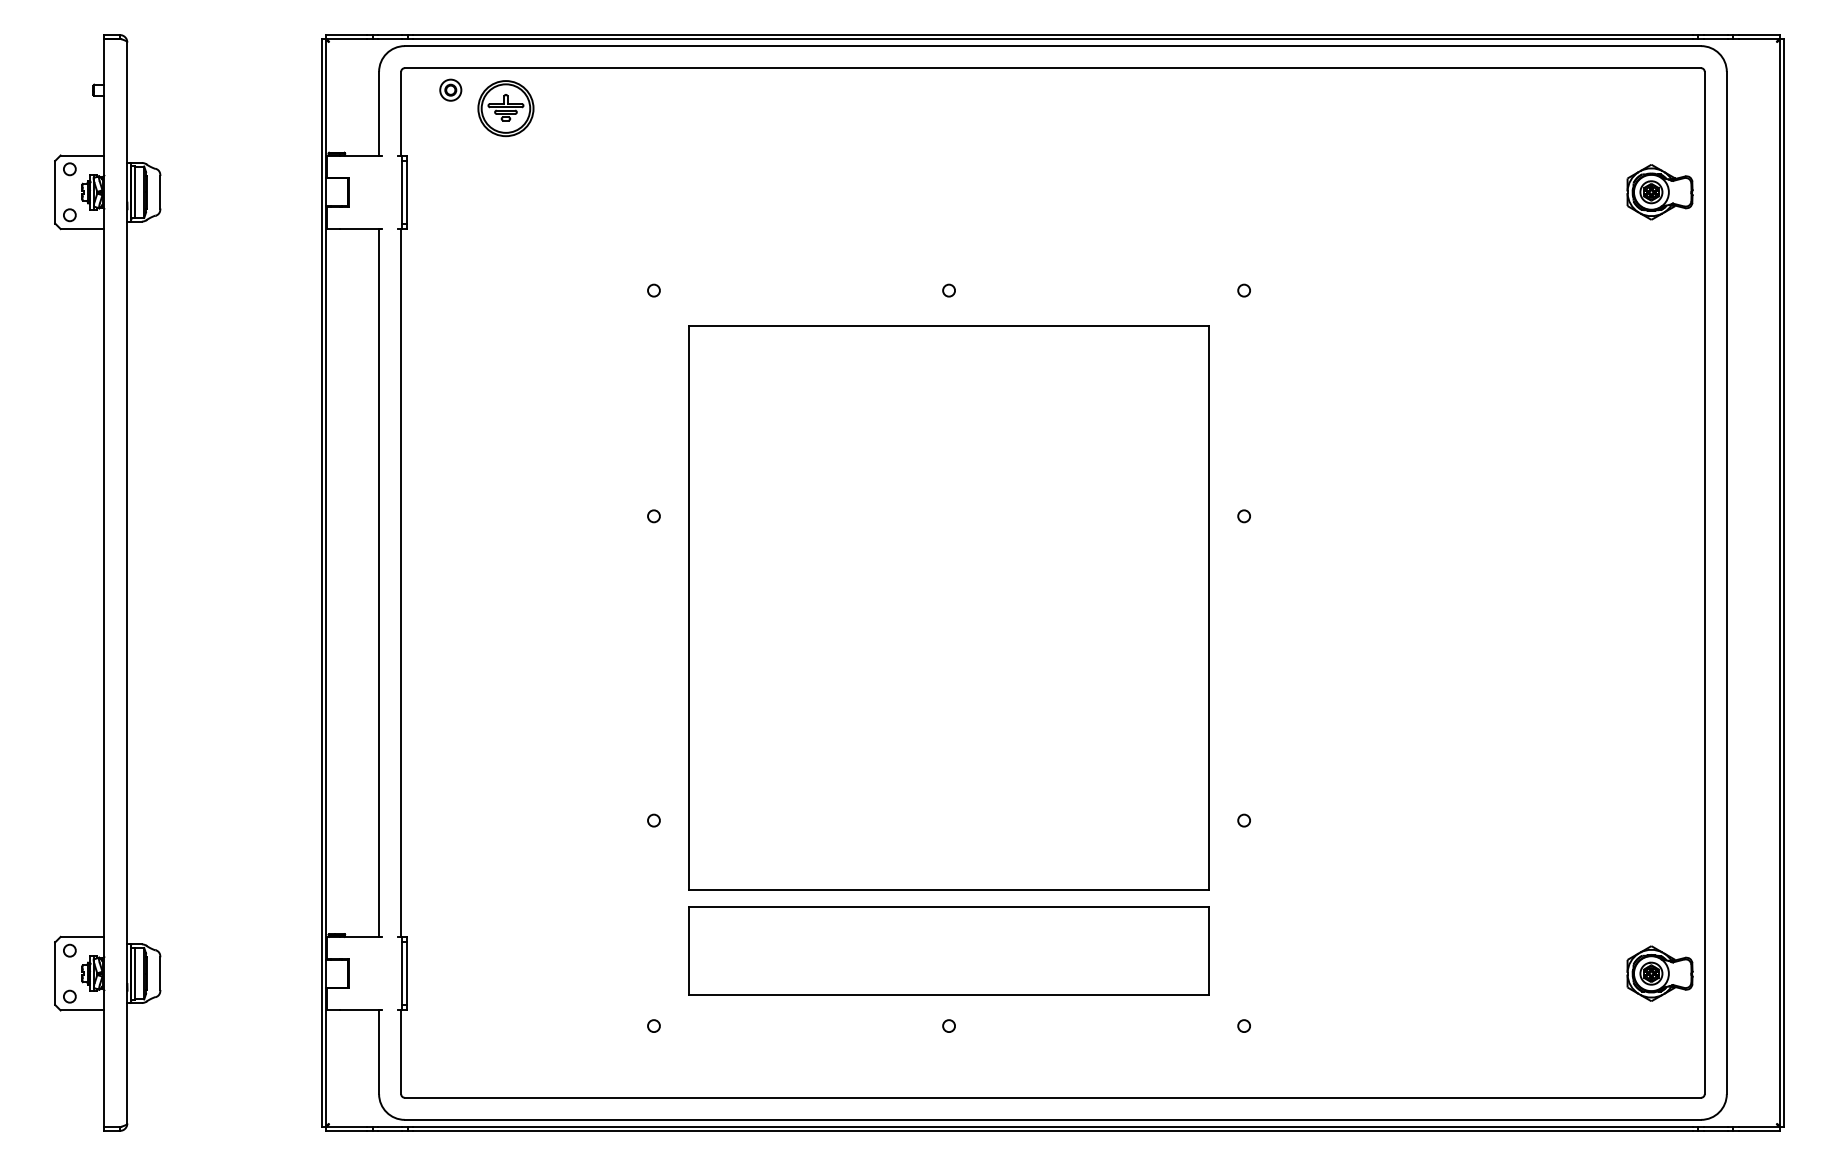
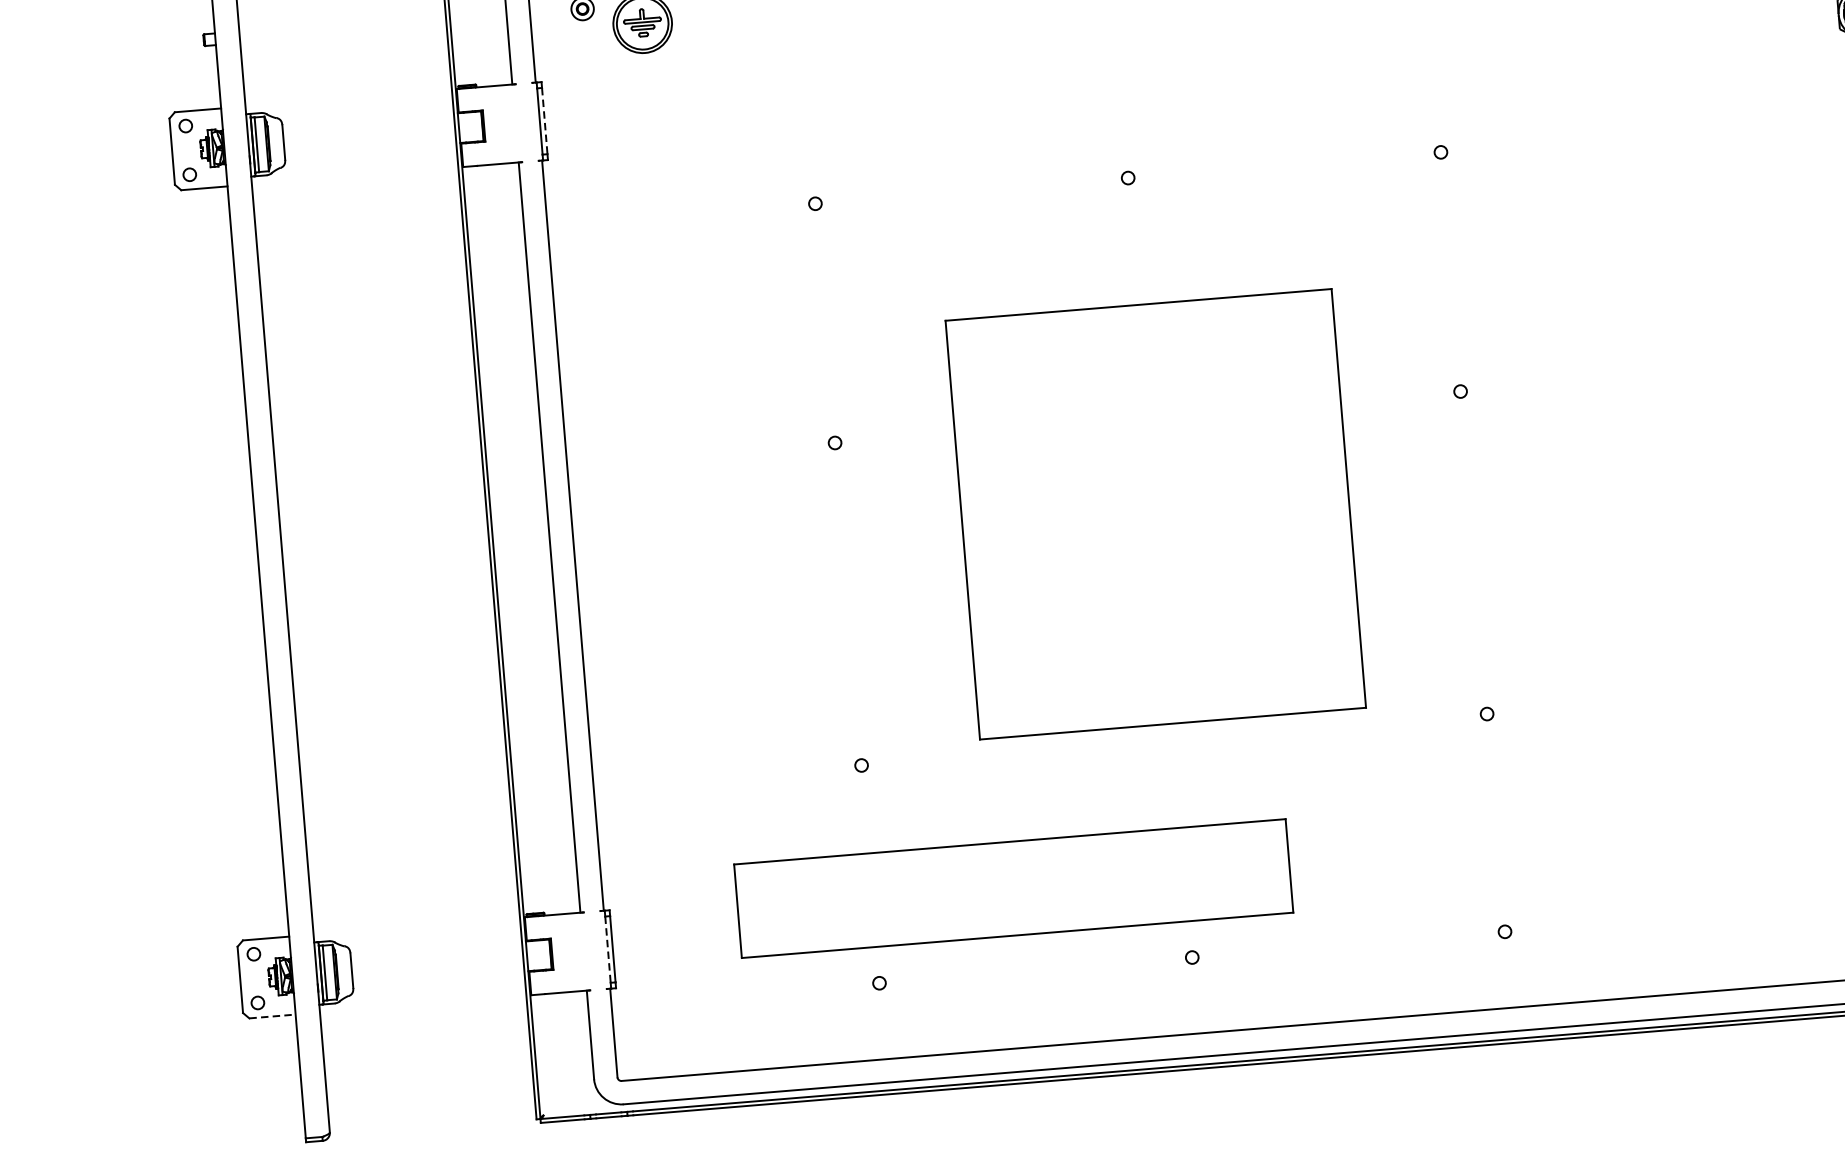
line: (406, 192) -> (544, 121), solid -> dashed
part: (948, 607) -> (1155, 513), size x0.7
part: (948, 950) -> (1013, 888), moved
line: (402, 974) -> (608, 950), solid -> dashed
line: (82, 1010) -> (272, 1016), solid -> dashed

